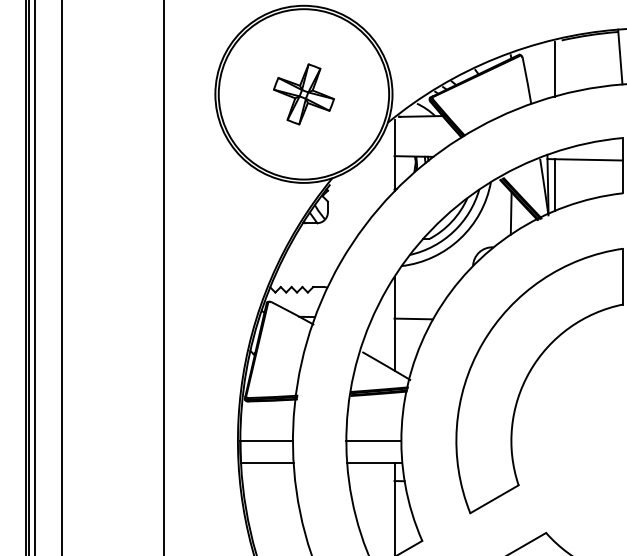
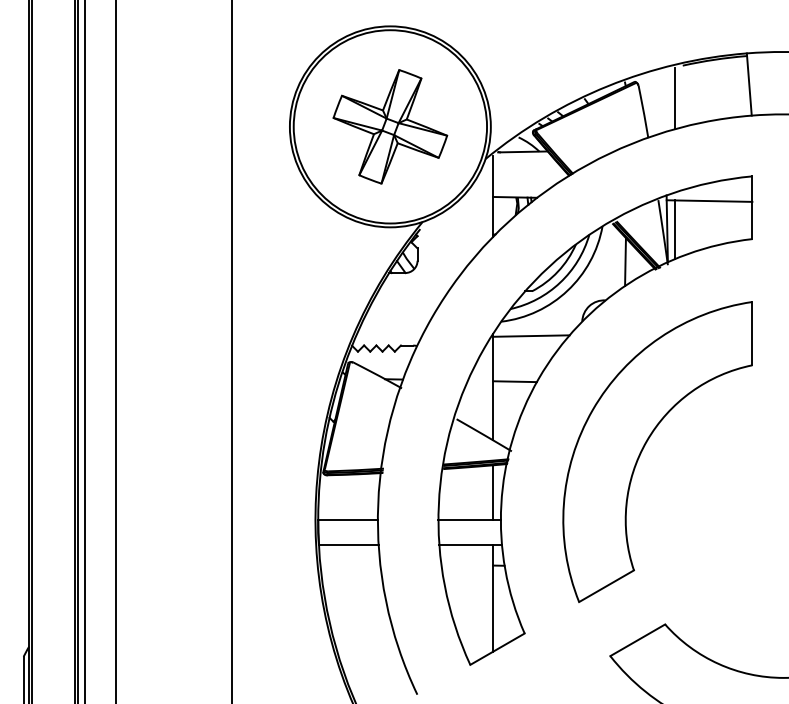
part: (304, 94) -> (390, 126), size x1.67
line: (428, 278) -> (531, 335), added
line: (394, 416) -> (493, 492), added

